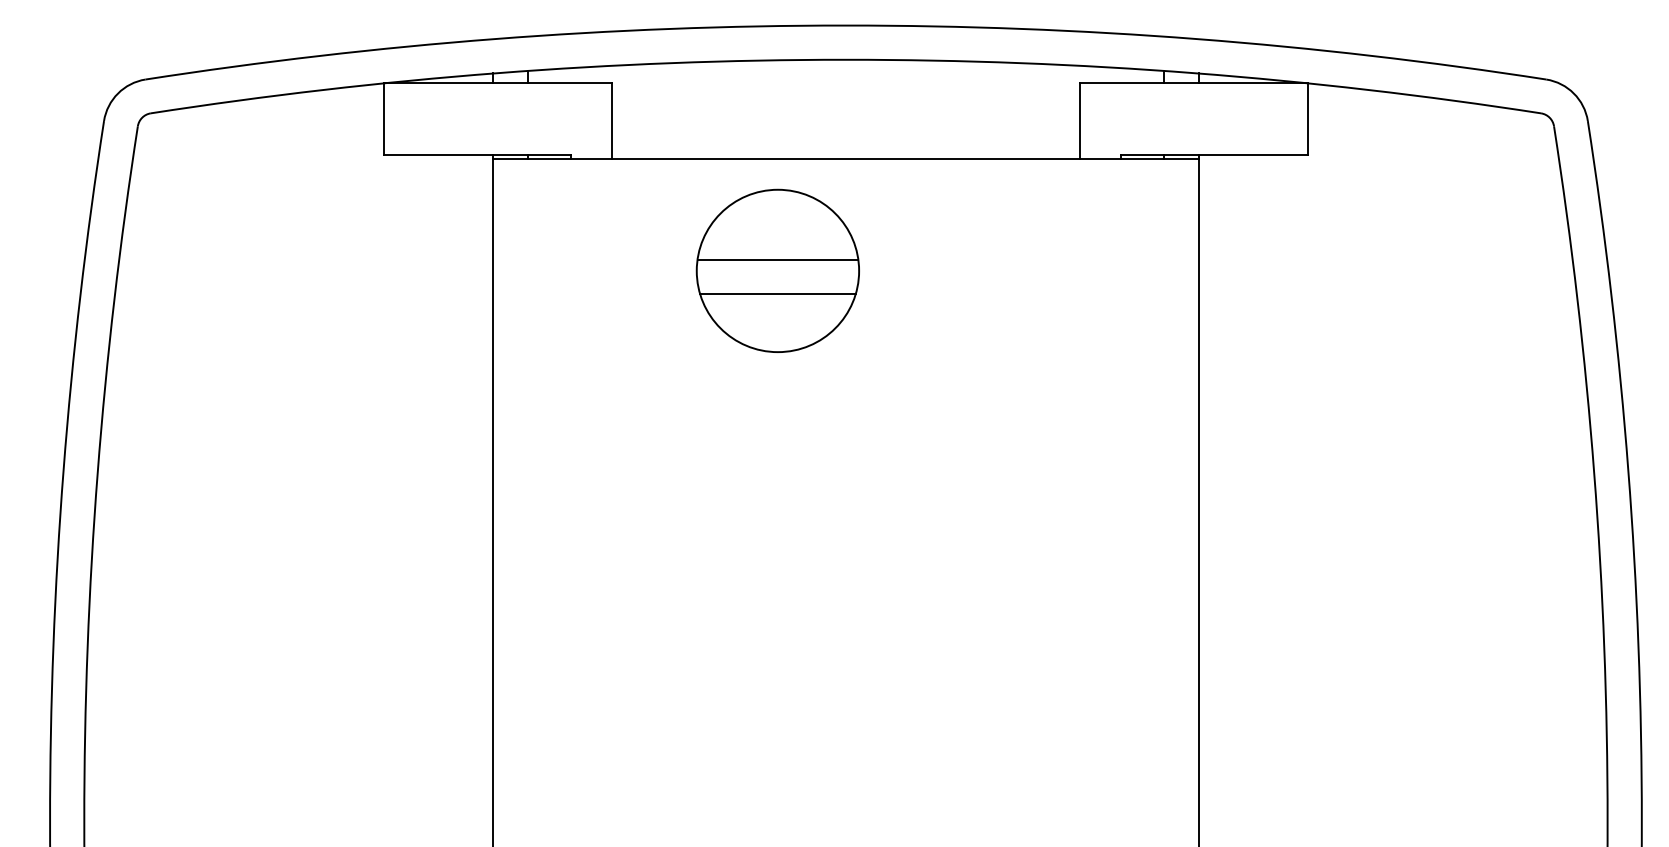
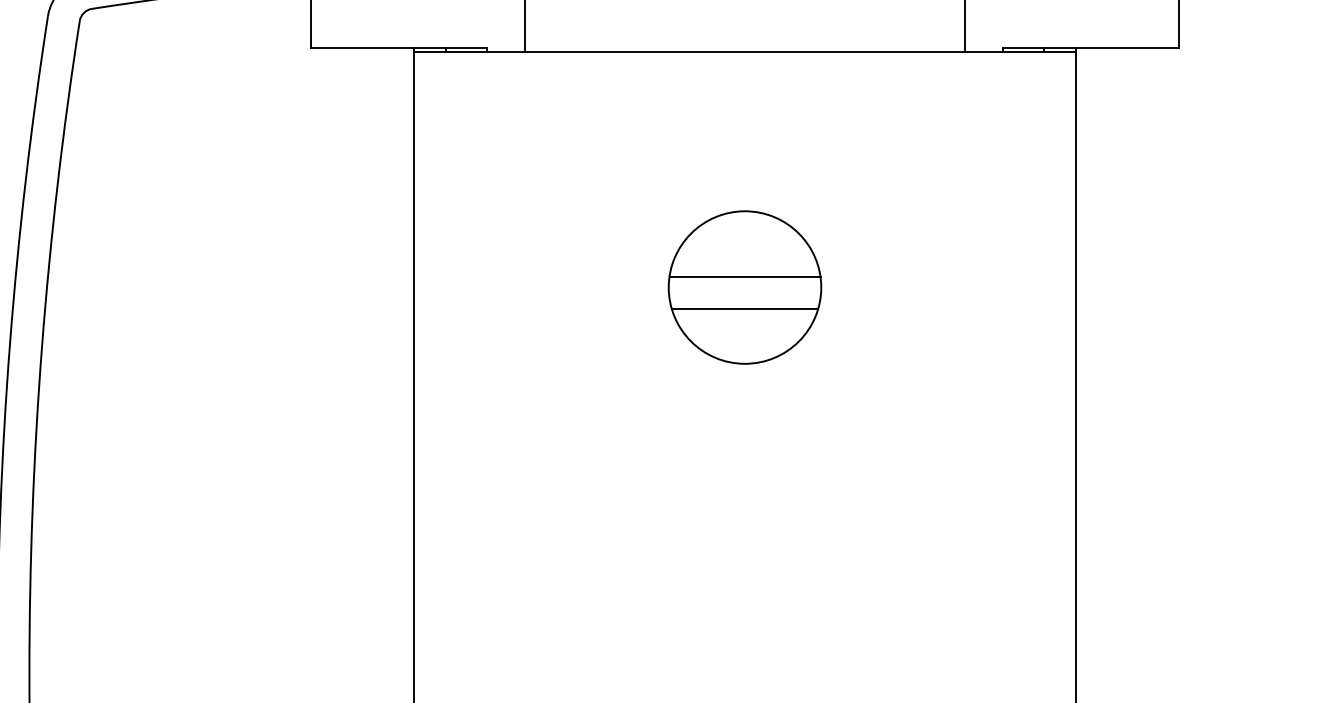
part: (777, 270) -> (744, 287), moved

